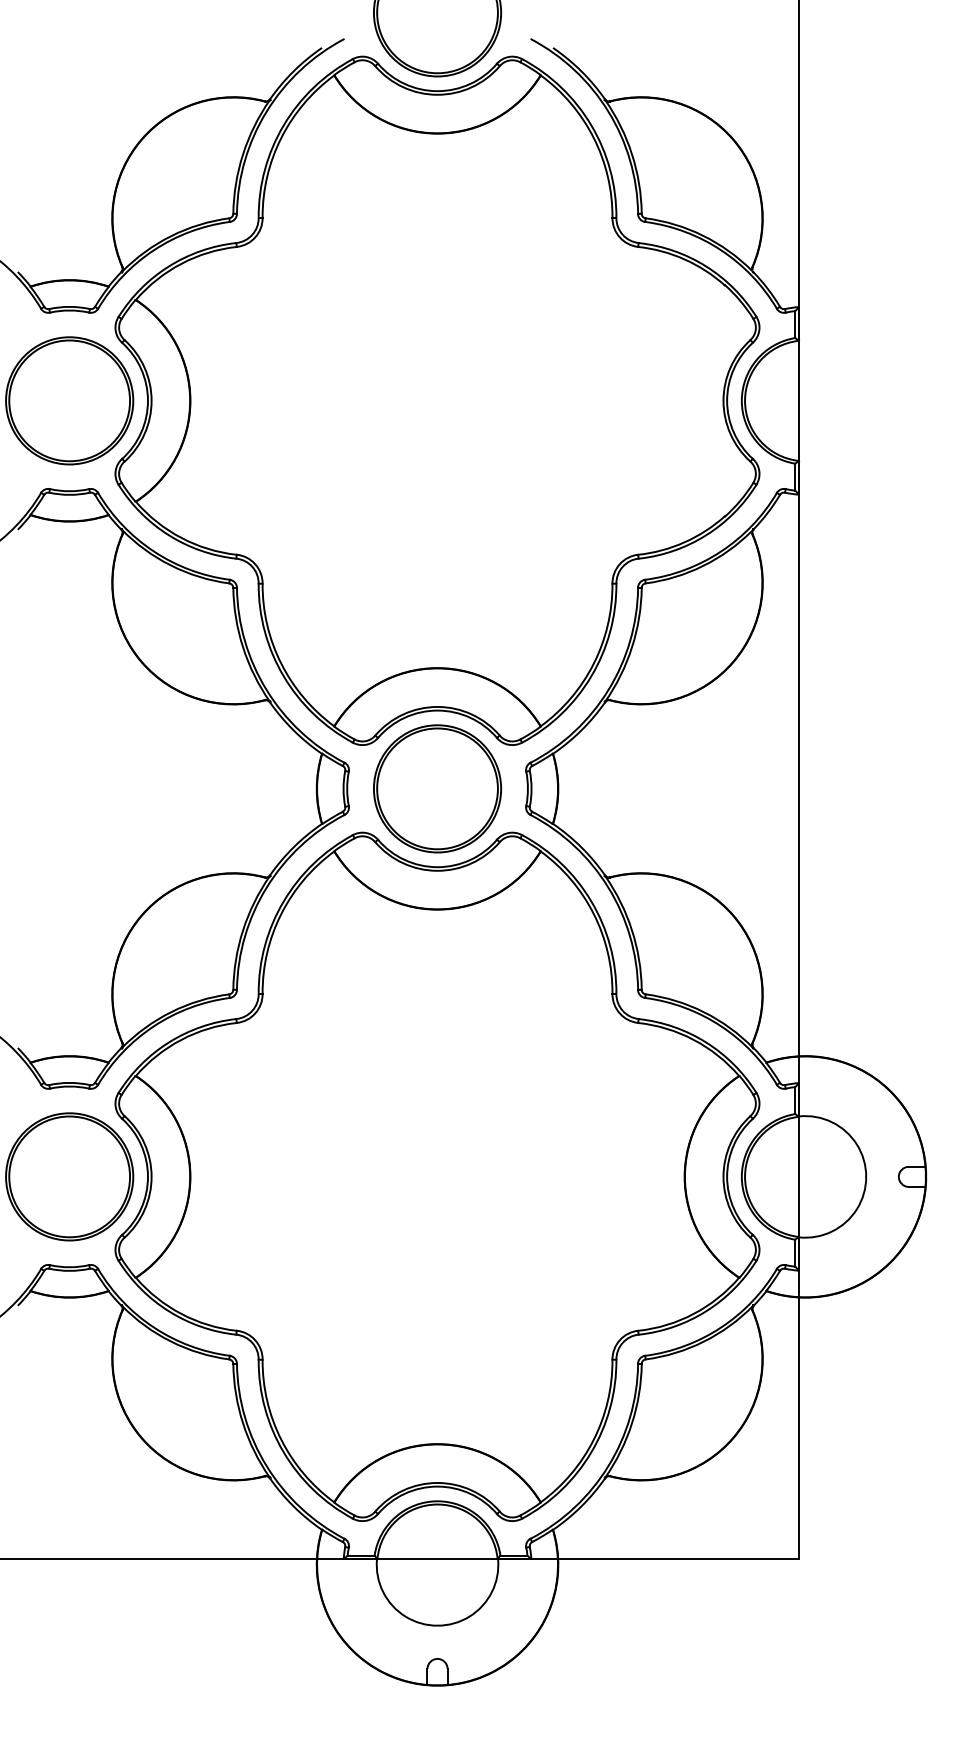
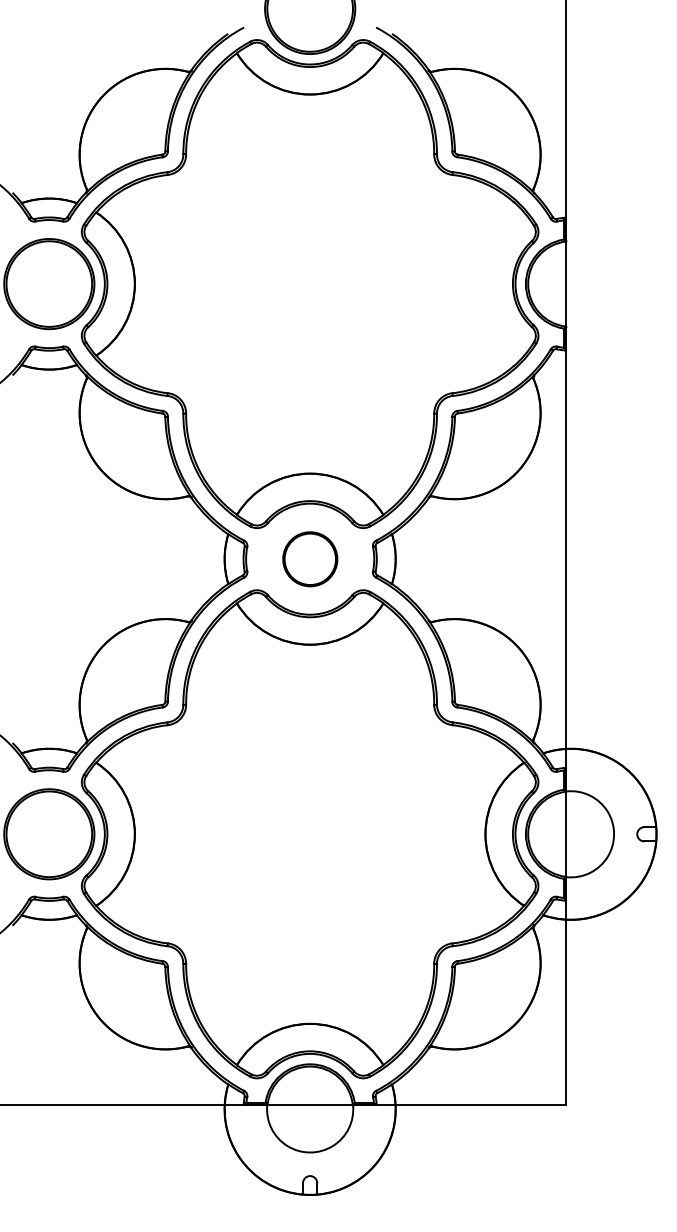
part: (438, 789) -> (310, 559), size x0.6

